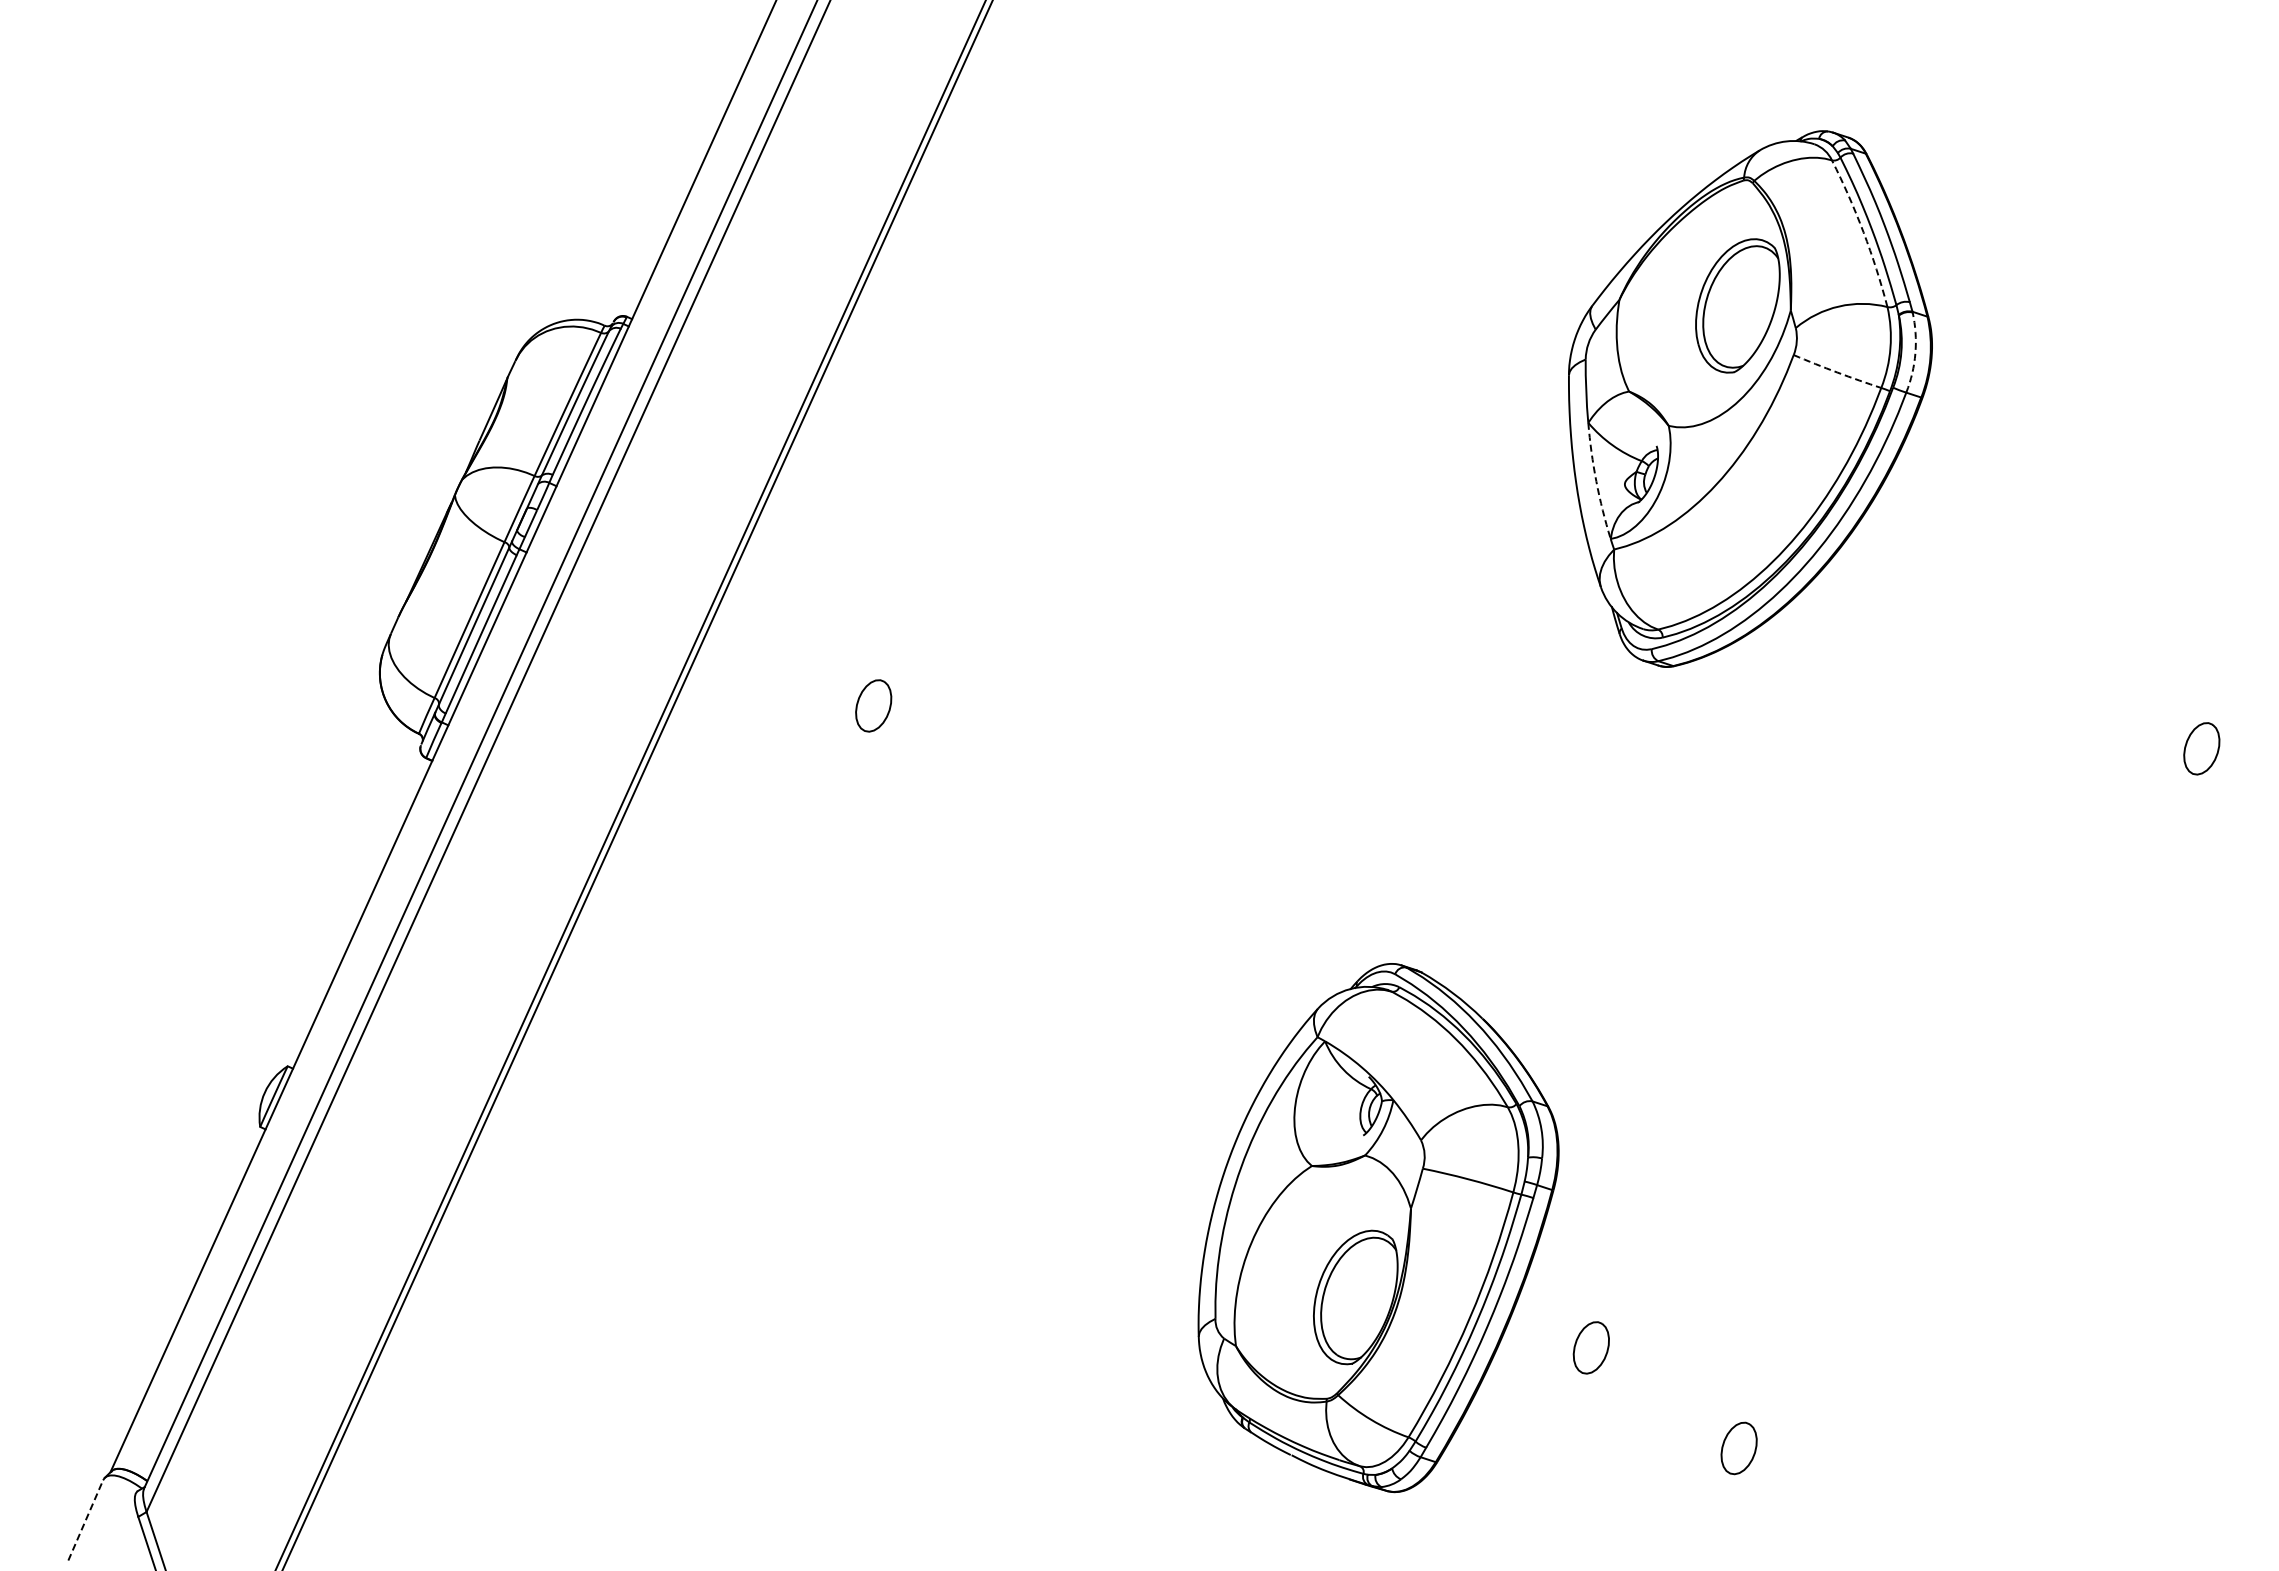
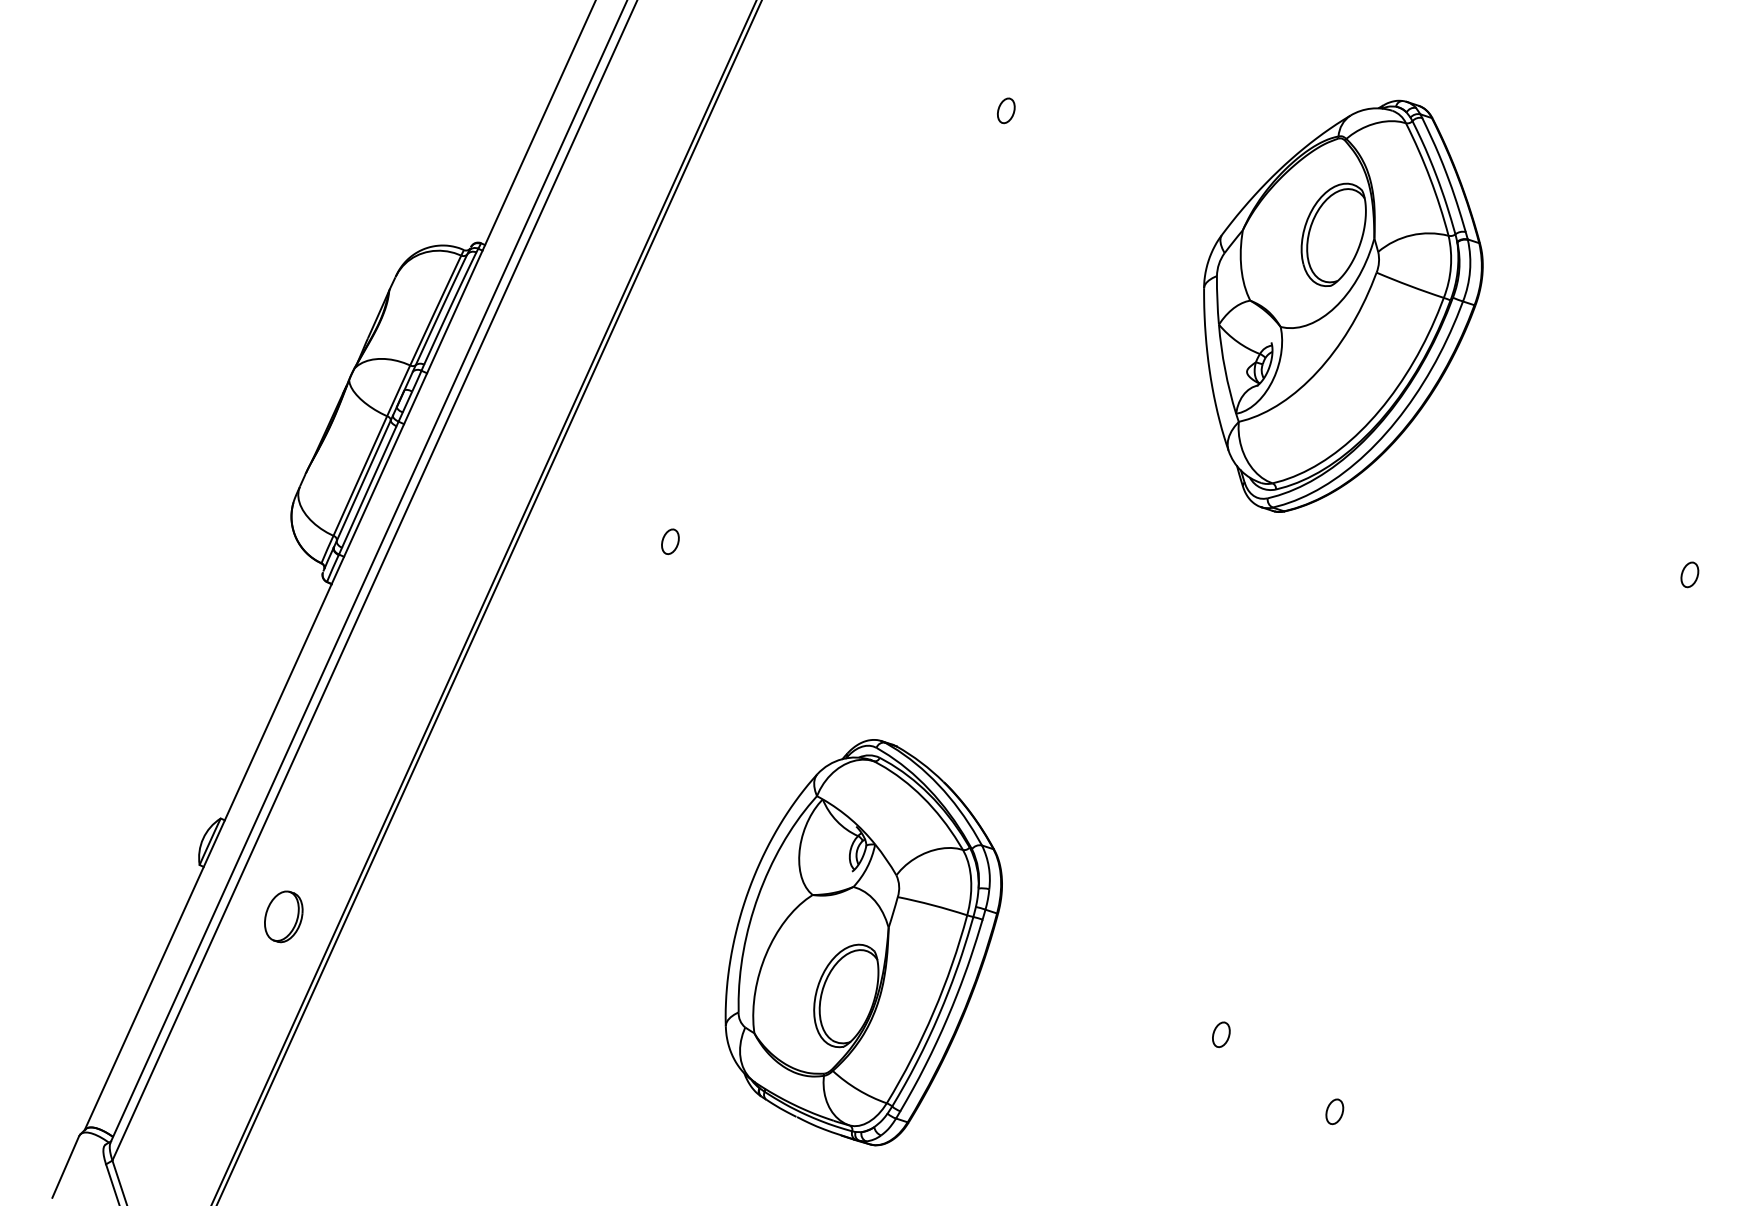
part: (1311, 144) -> (1006, 111), added
arc: (1863, 232) -> (1430, 178), dashed -> solid
arc: (1915, 353) -> (1470, 271), dashed -> solid
arc: (1837, 372) -> (1410, 286), dashed -> solid
arc: (1596, 481) -> (1225, 369), dashed -> solid
part: (873, 705) -> (670, 541), size x0.62
part: (2201, 748) -> (1689, 574), size x0.62
part: (369, 1194) -> (283, 916), added
part: (1378, 1228) -> (863, 943), moved
part: (1591, 1348) -> (1221, 1035), size x0.62
part: (1739, 1448) -> (1335, 1111), size x0.62
line: (85, 1520) -> (65, 1167), dashed -> solid

